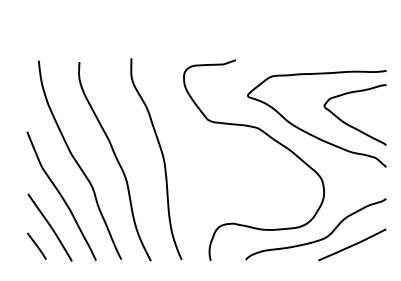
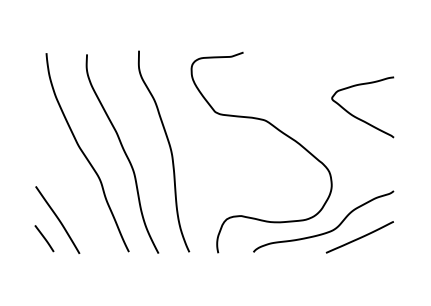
curve: (309, 133) -> (317, 125), removed
curve: (61, 196) -> (69, 188), removed

